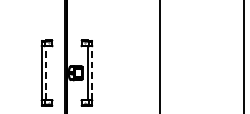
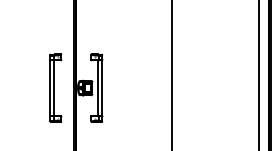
line: (45, 73) -> (54, 88), dashed -> solid
line: (92, 73) -> (102, 88), dashed -> solid

